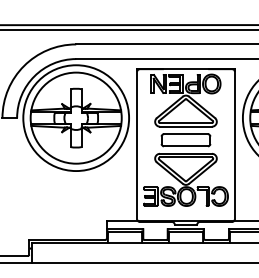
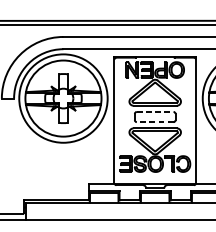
line: (186, 134) -> (155, 112), solid -> dashed
line: (186, 146) -> (155, 122), solid -> dashed

